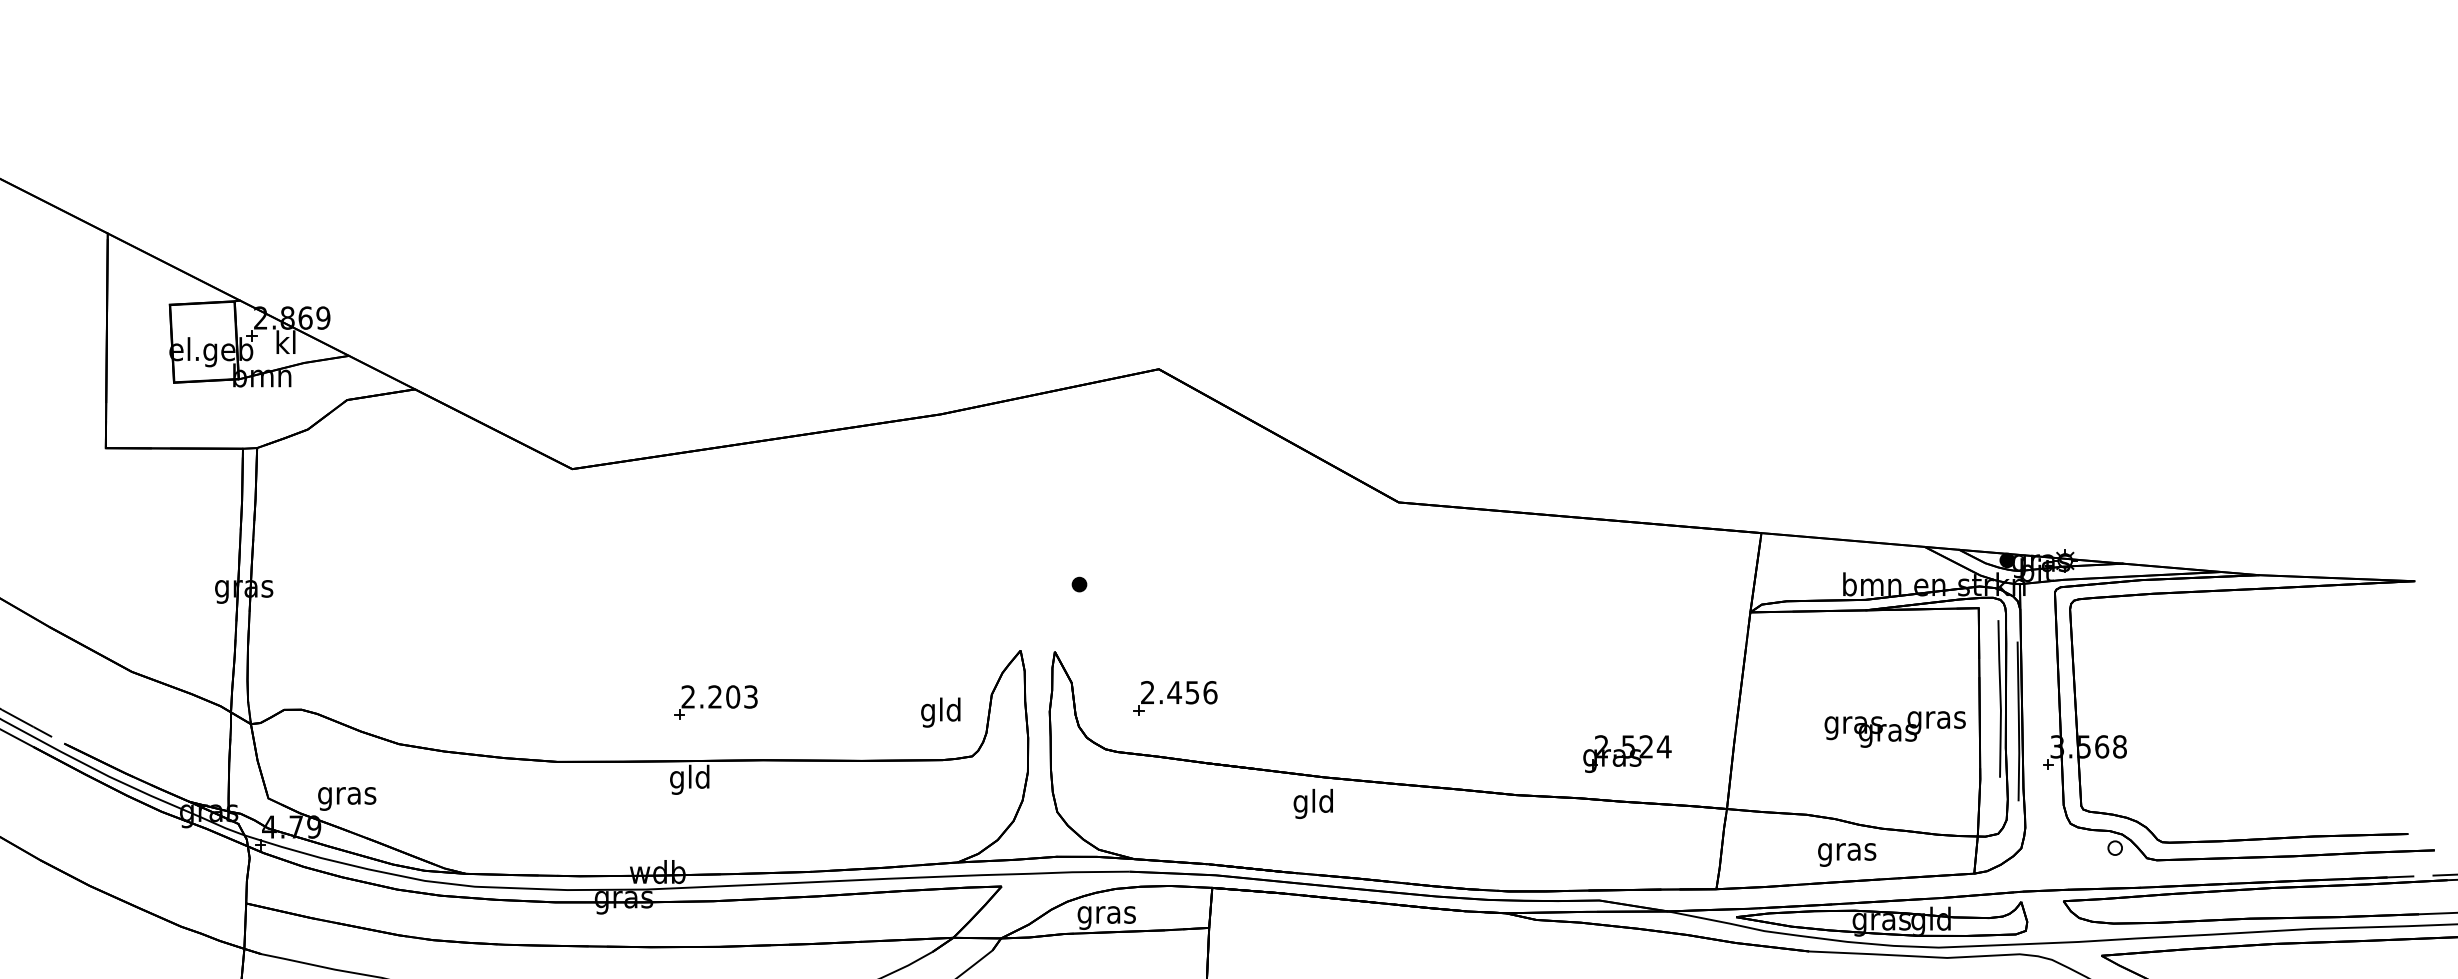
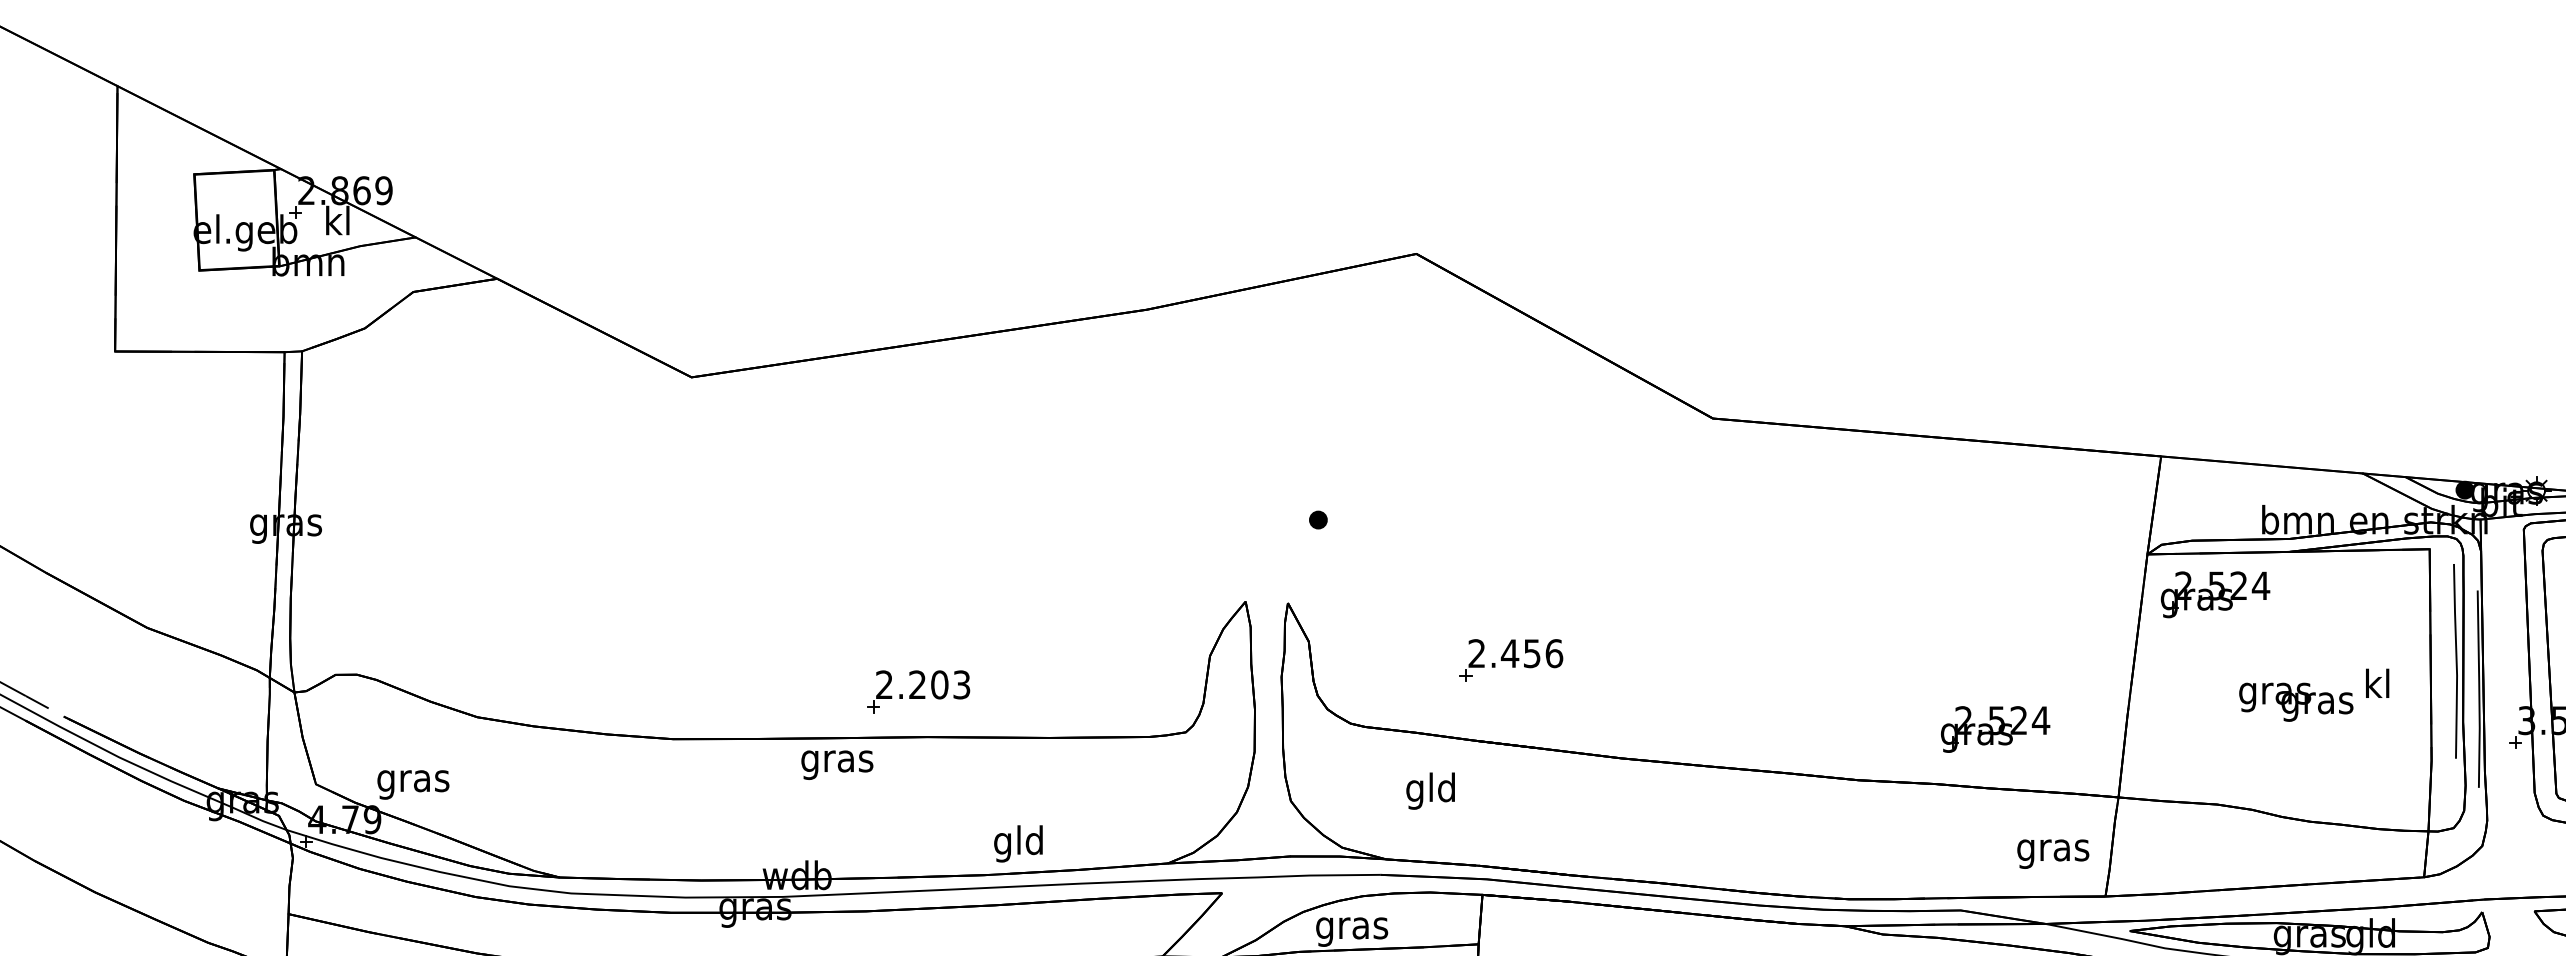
part: (1805, 644) -> (2215, 594), added
part: (1175, 698) -> (1511, 660), moved
part: (715, 702) -> (917, 691), moved
text: (940, 712) -> (1018, 843), moved
text: (1936, 719) -> (2377, 686), gras -> kl
text: (690, 779) -> (837, 760), gld -> gras
text: (1312, 803) -> (1429, 790), moved
text: (1847, 854) -> (2053, 853), moved

